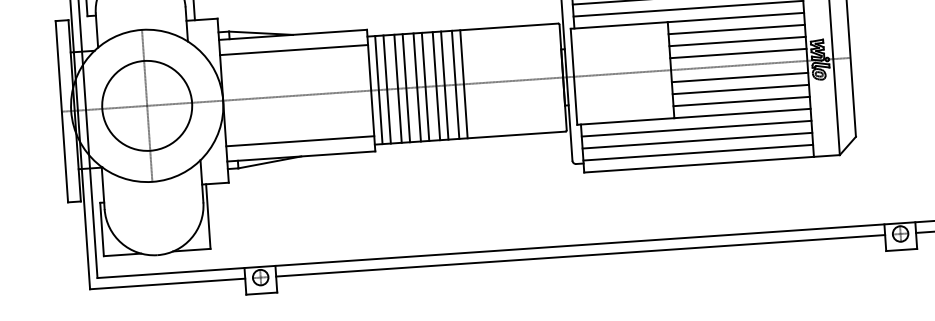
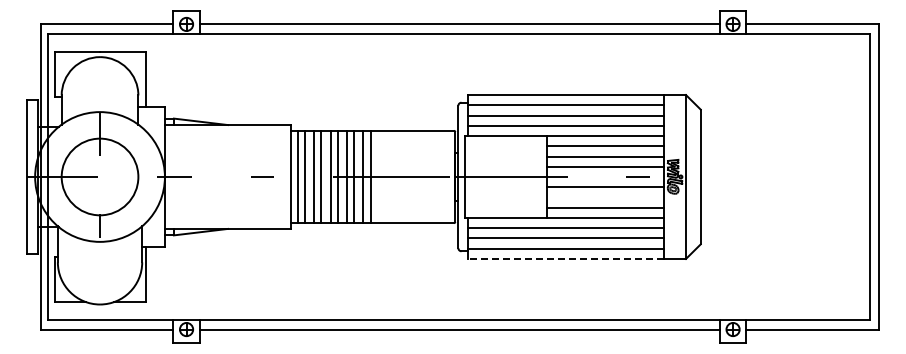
line: (293, 50) -> (227, 138), removed
line: (740, 89) -> (605, 197), removed
line: (299, 140) -> (227, 215), removed
line: (698, 164) -> (565, 258), solid -> dashed

